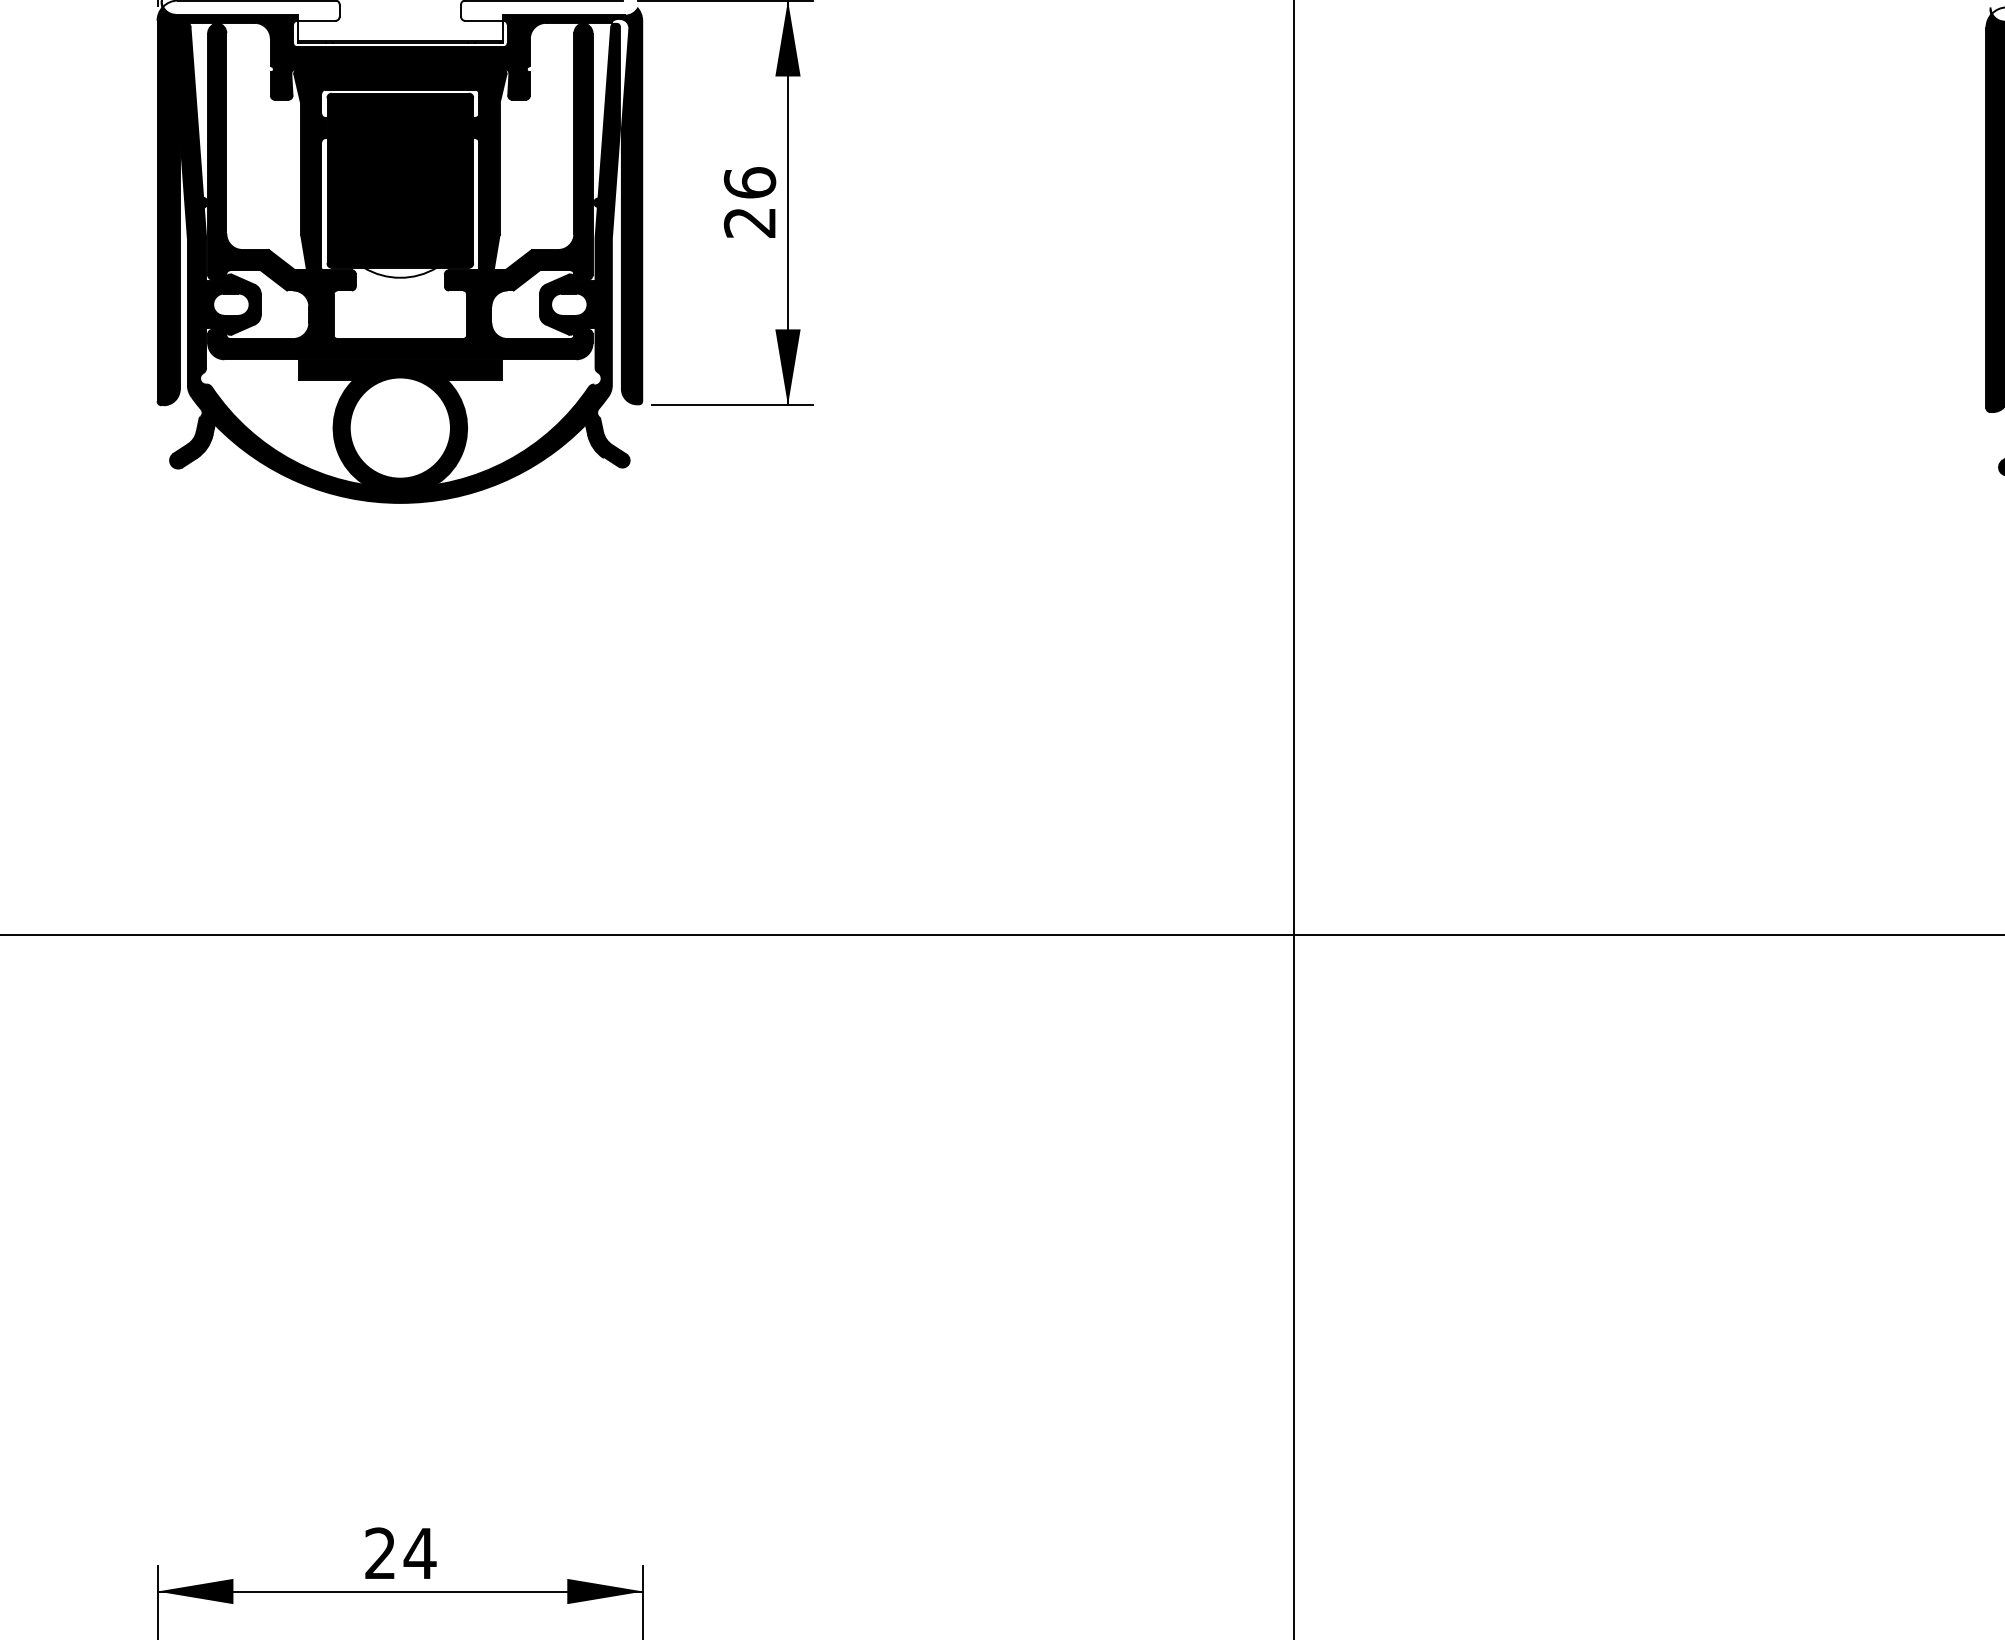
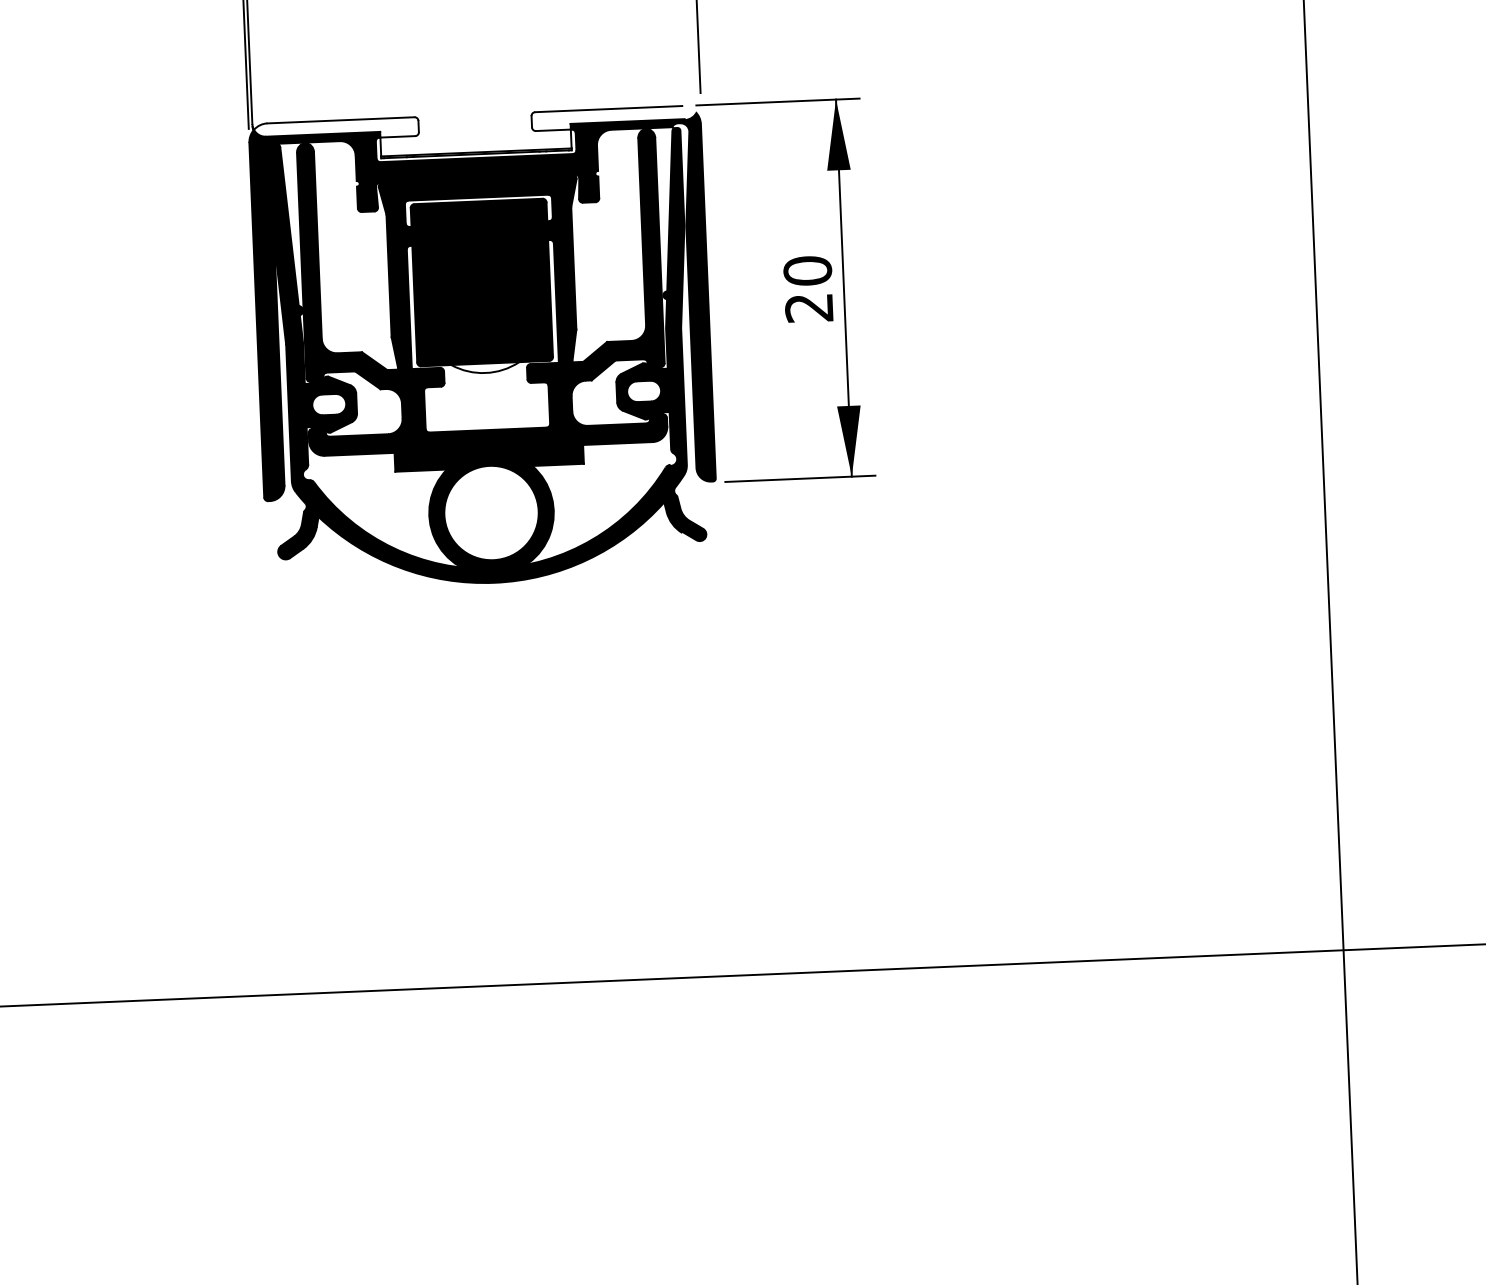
text: (749, 182) -> (807, 270), 26 -> 20

